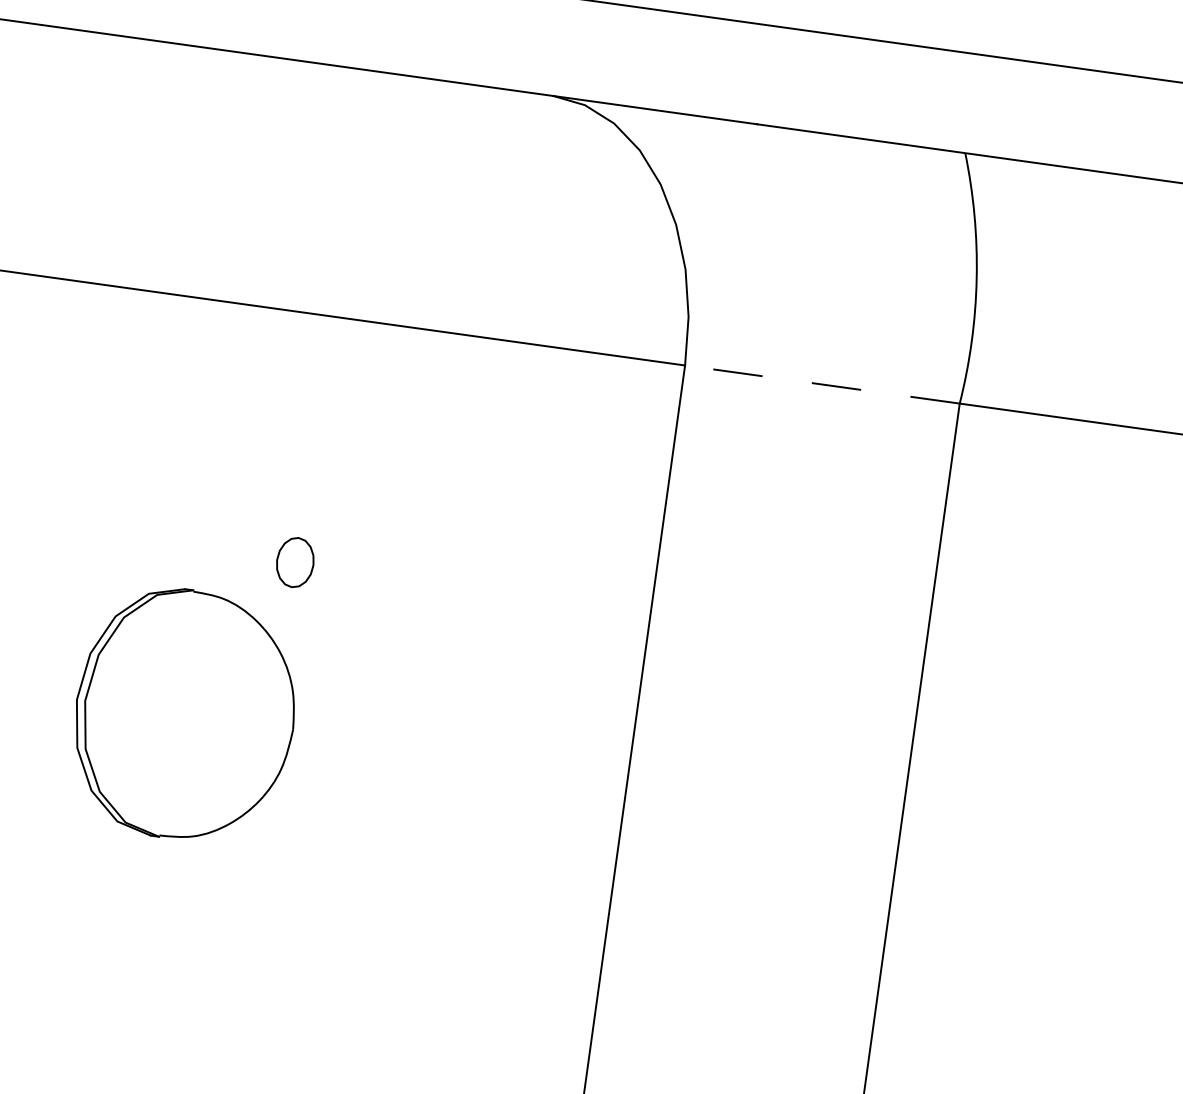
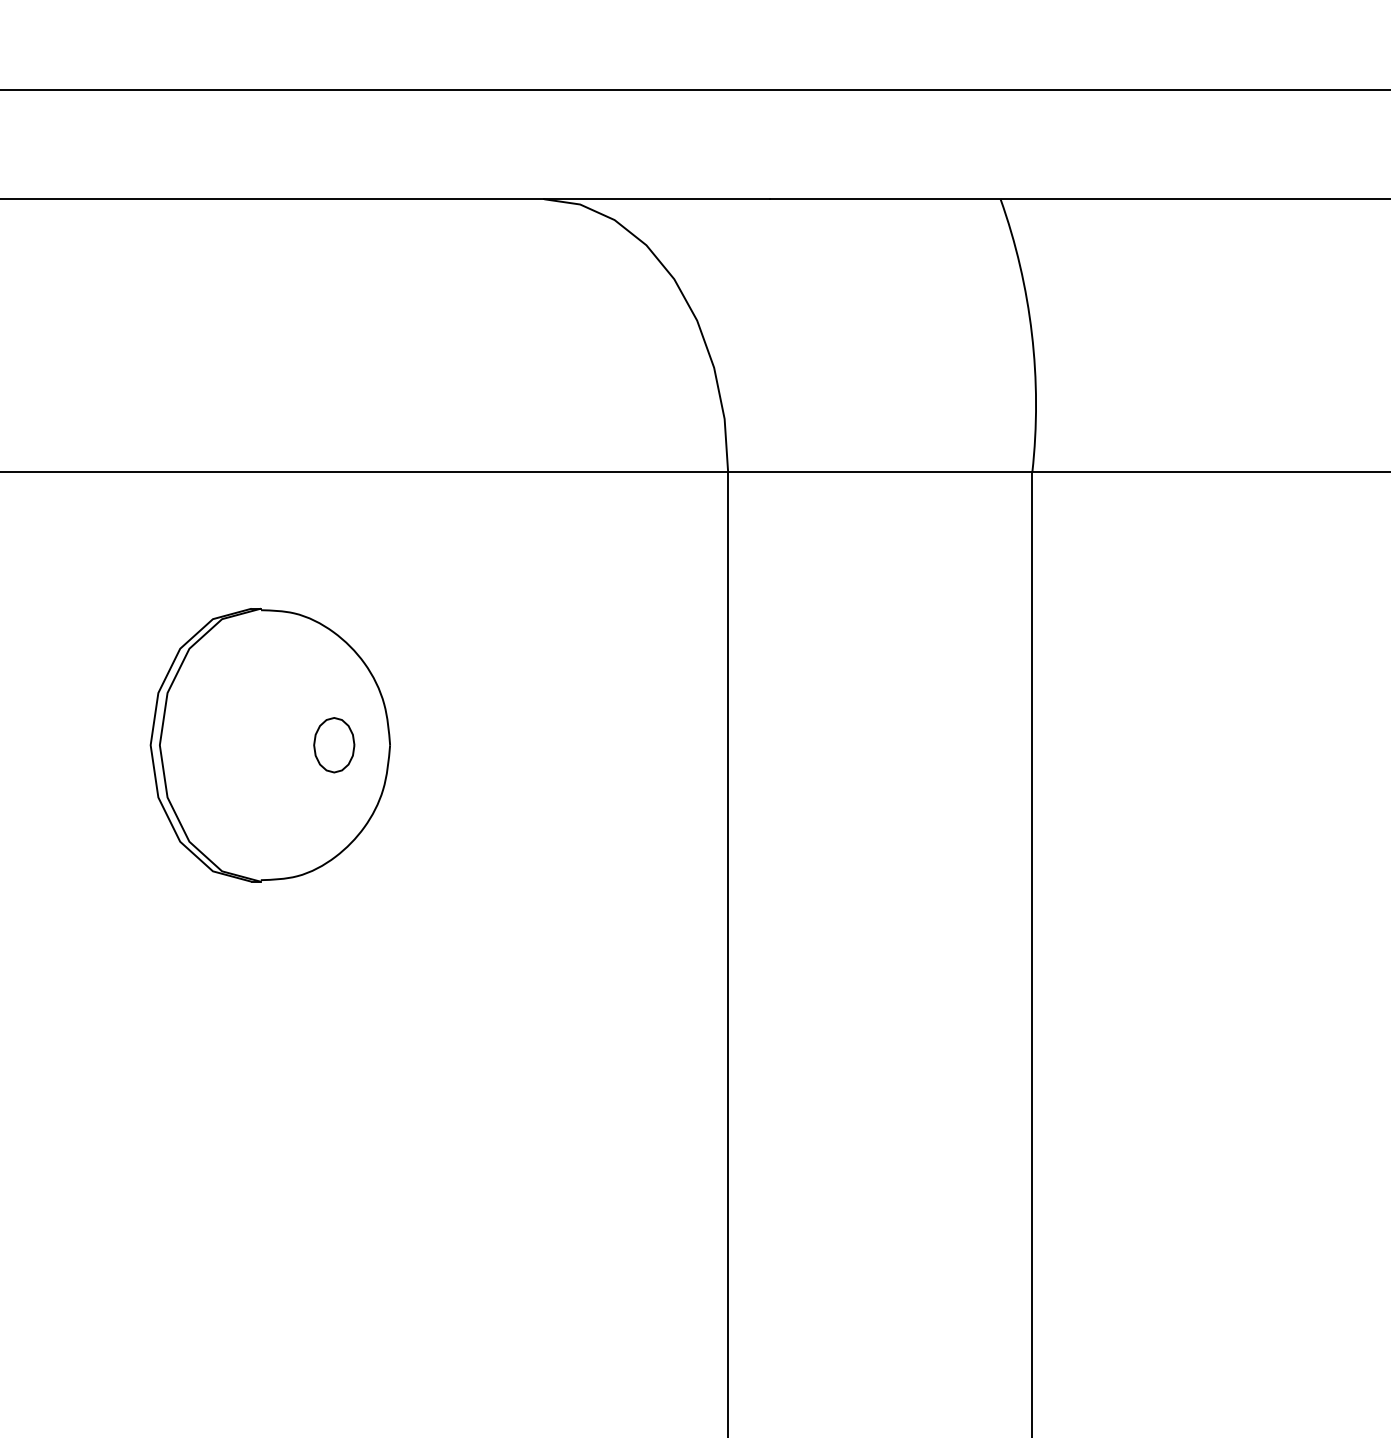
line: (821, 384) -> (879, 472), dashed -> solid
part: (184, 714) -> (269, 744), moved

